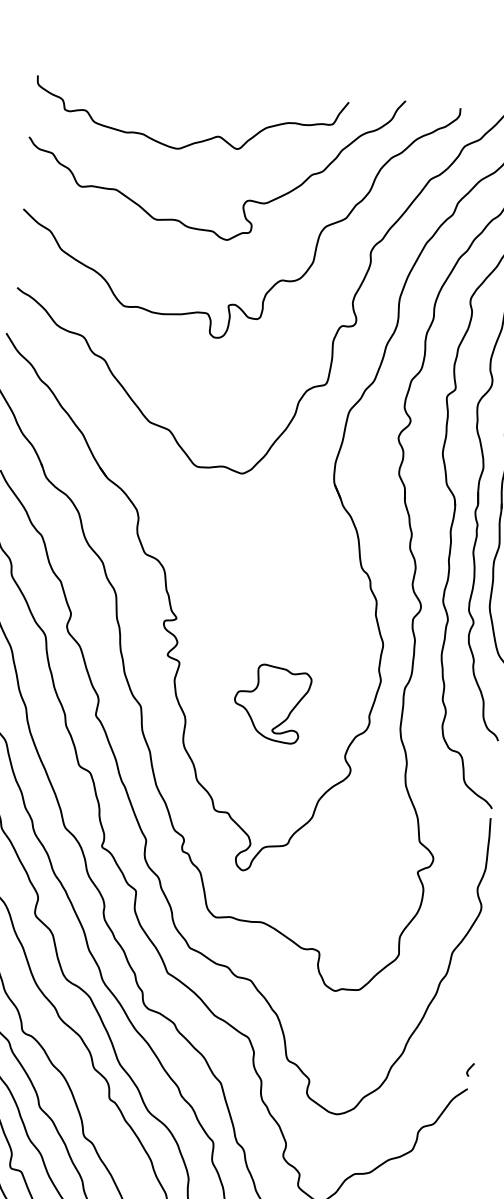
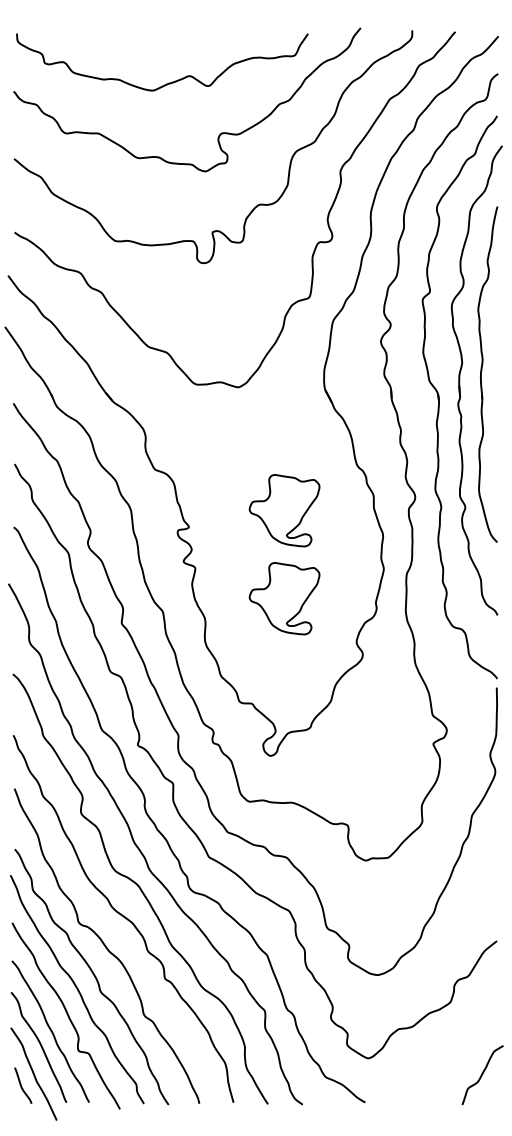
part: (280, 609) -> (284, 510), added
curve: (469, 1069) -> (497, 922), removed

